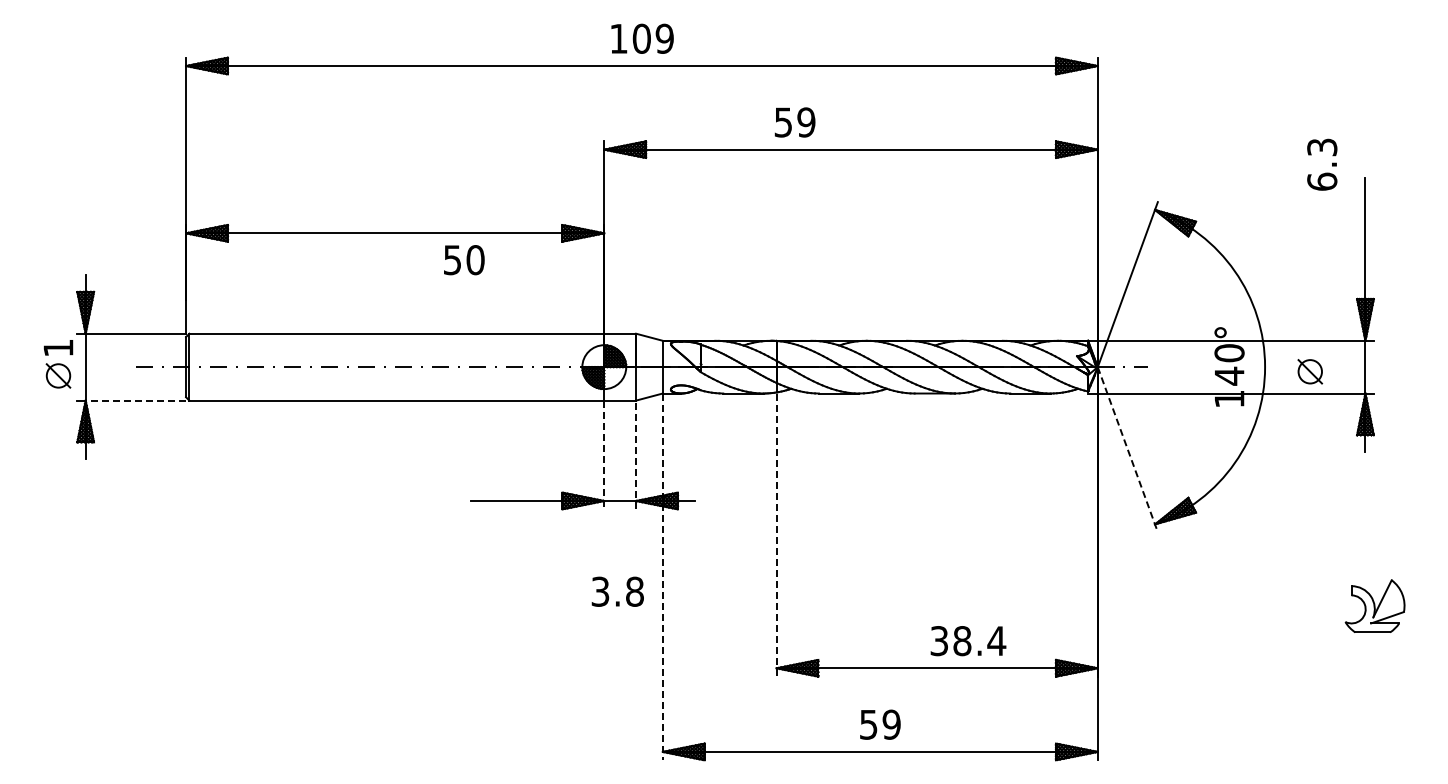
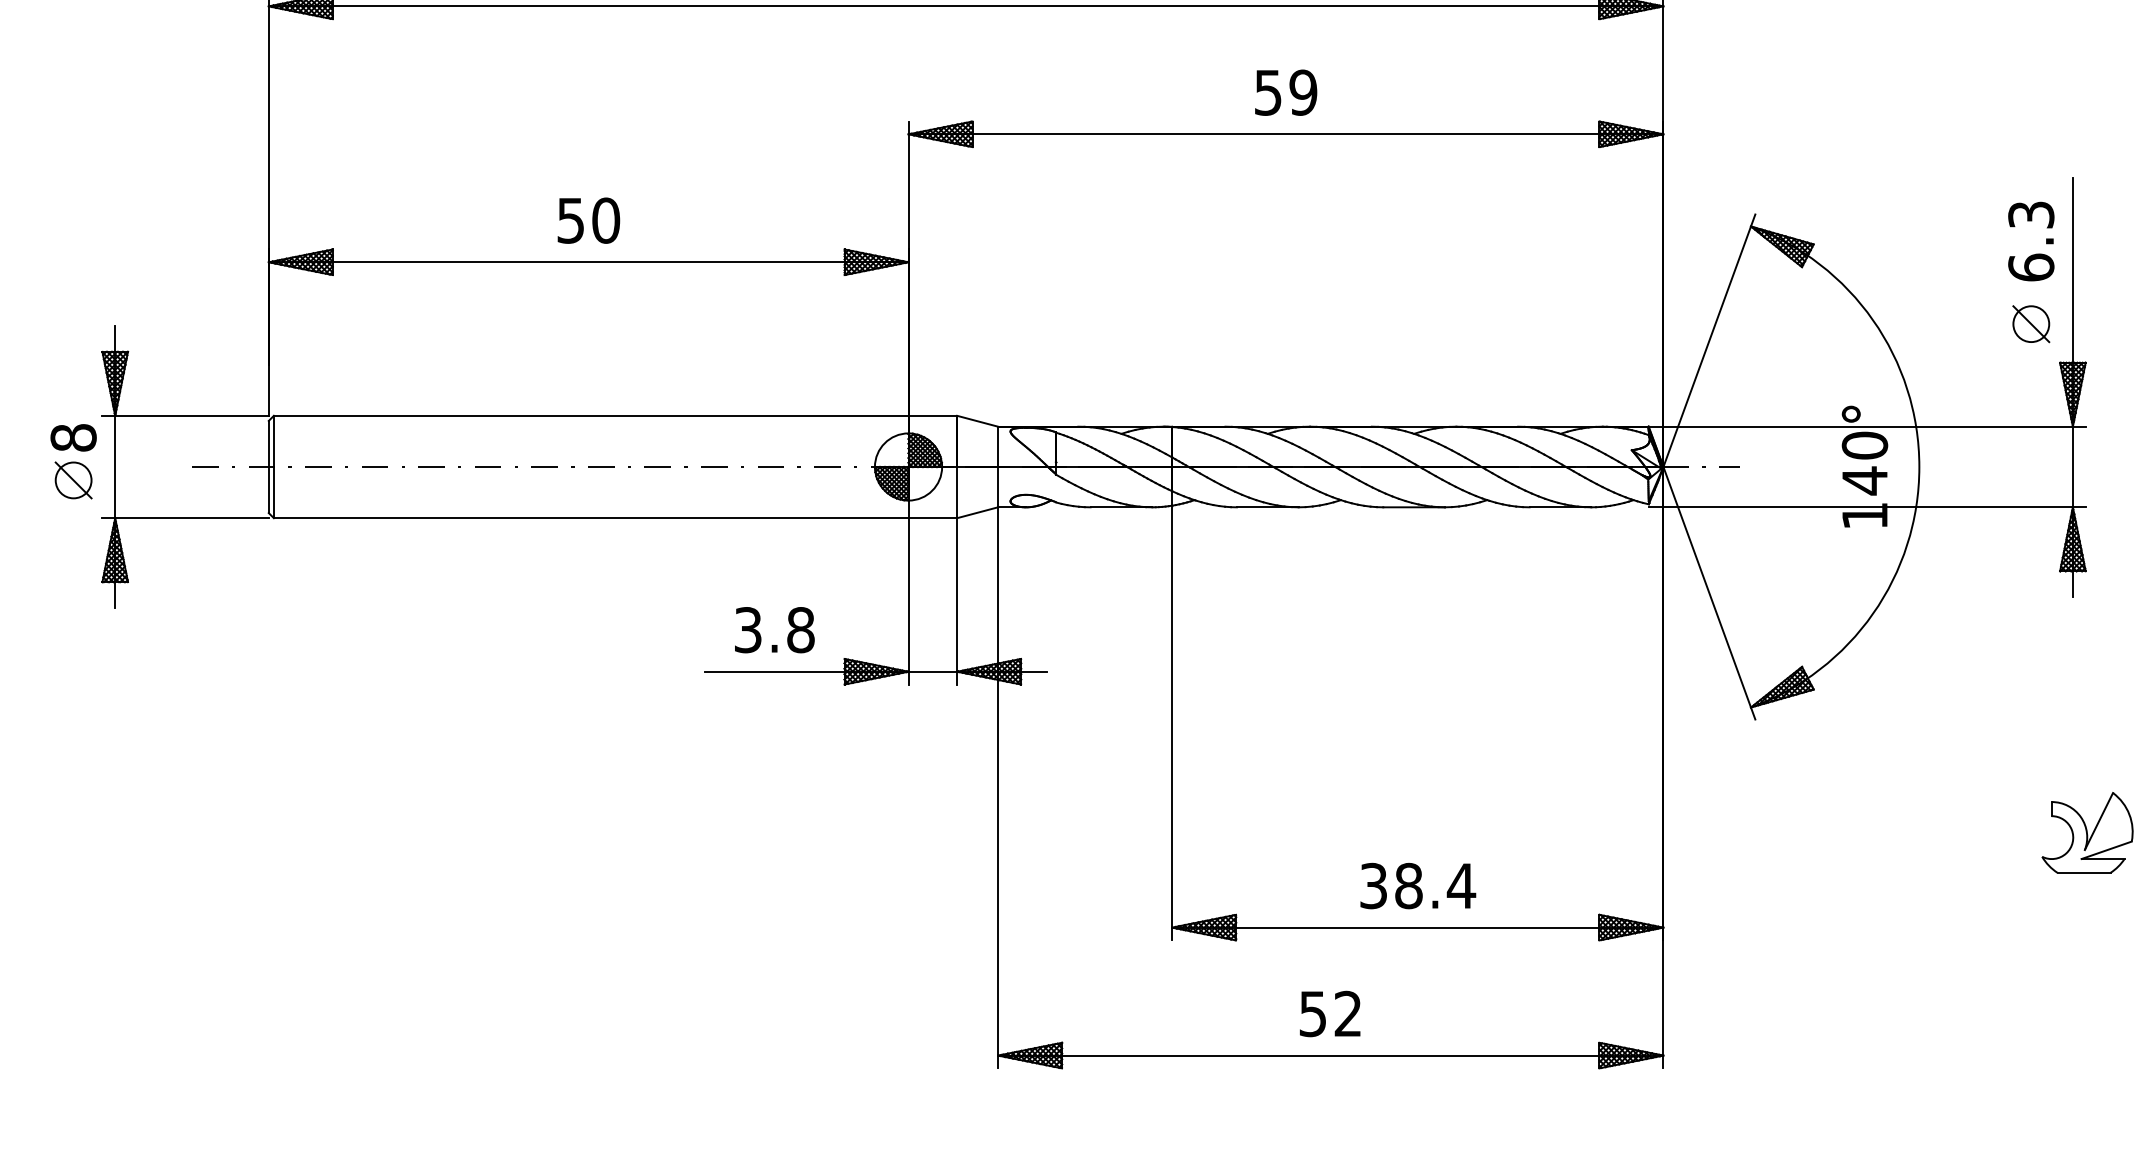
text: (794, 122) -> (1285, 92), moved
text: (1322, 164) -> (2031, 241), moved
text: (464, 260) -> (589, 221), moved
text: (58, 348) -> (73, 438), 1 -> 8
part: (1310, 371) -> (2031, 323), moved
line: (135, 400) -> (191, 518), dashed -> solid
line: (1127, 449) -> (1708, 592), dashed -> solid
line: (636, 454) -> (957, 600), dashed -> solid
line: (604, 455) -> (908, 602), dashed -> solid
line: (776, 535) -> (1171, 724), dashed -> solid
line: (662, 577) -> (997, 788), dashed -> solid
text: (617, 591) -> (774, 629), moved
text: (968, 641) -> (1418, 886), moved
text: (891, 724) -> (1347, 1013), 59 -> 52

